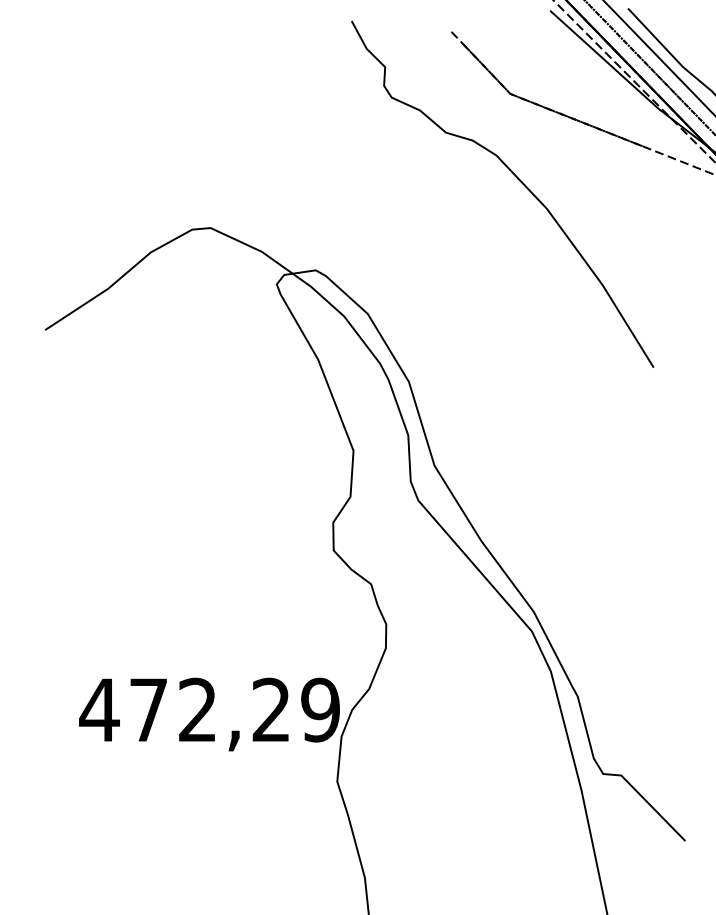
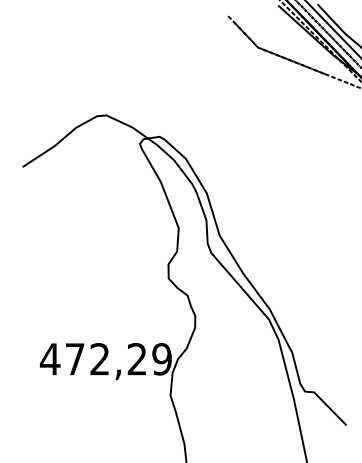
curve: (517, 180) -> (261, 91), removed

